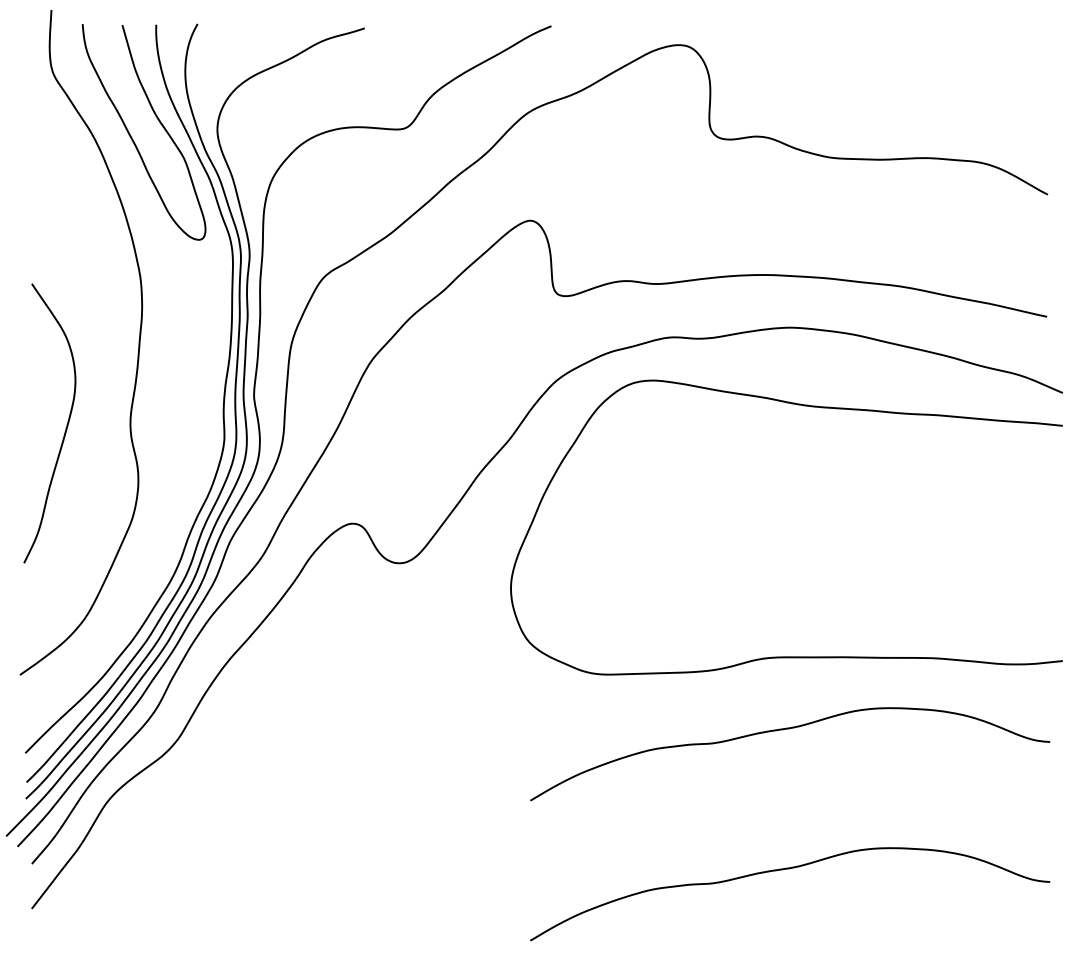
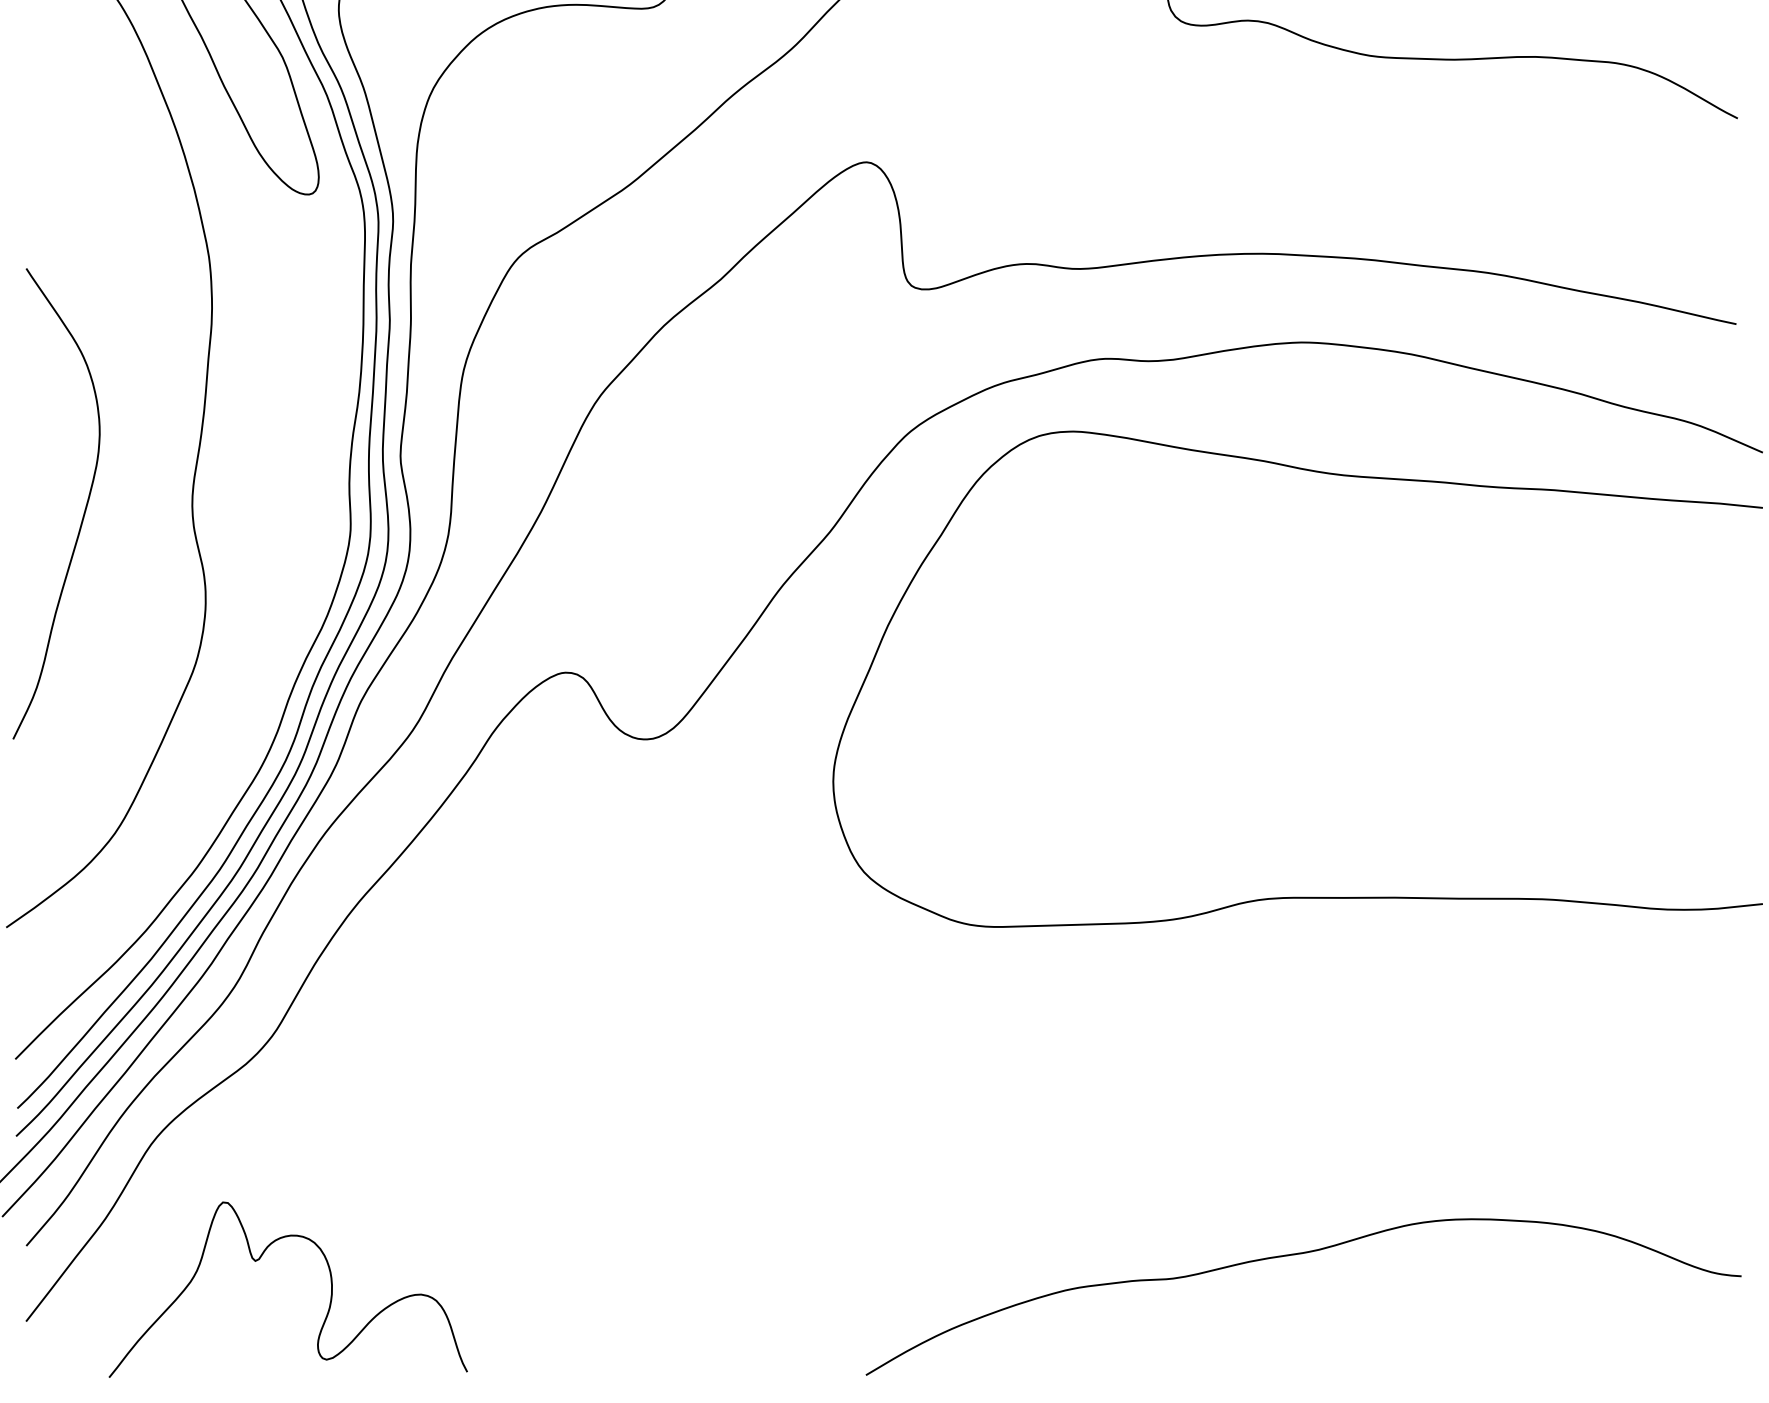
curve: (783, 730) -> (1292, 1021), removed
curve: (170, 872) -> (259, 1260), added

